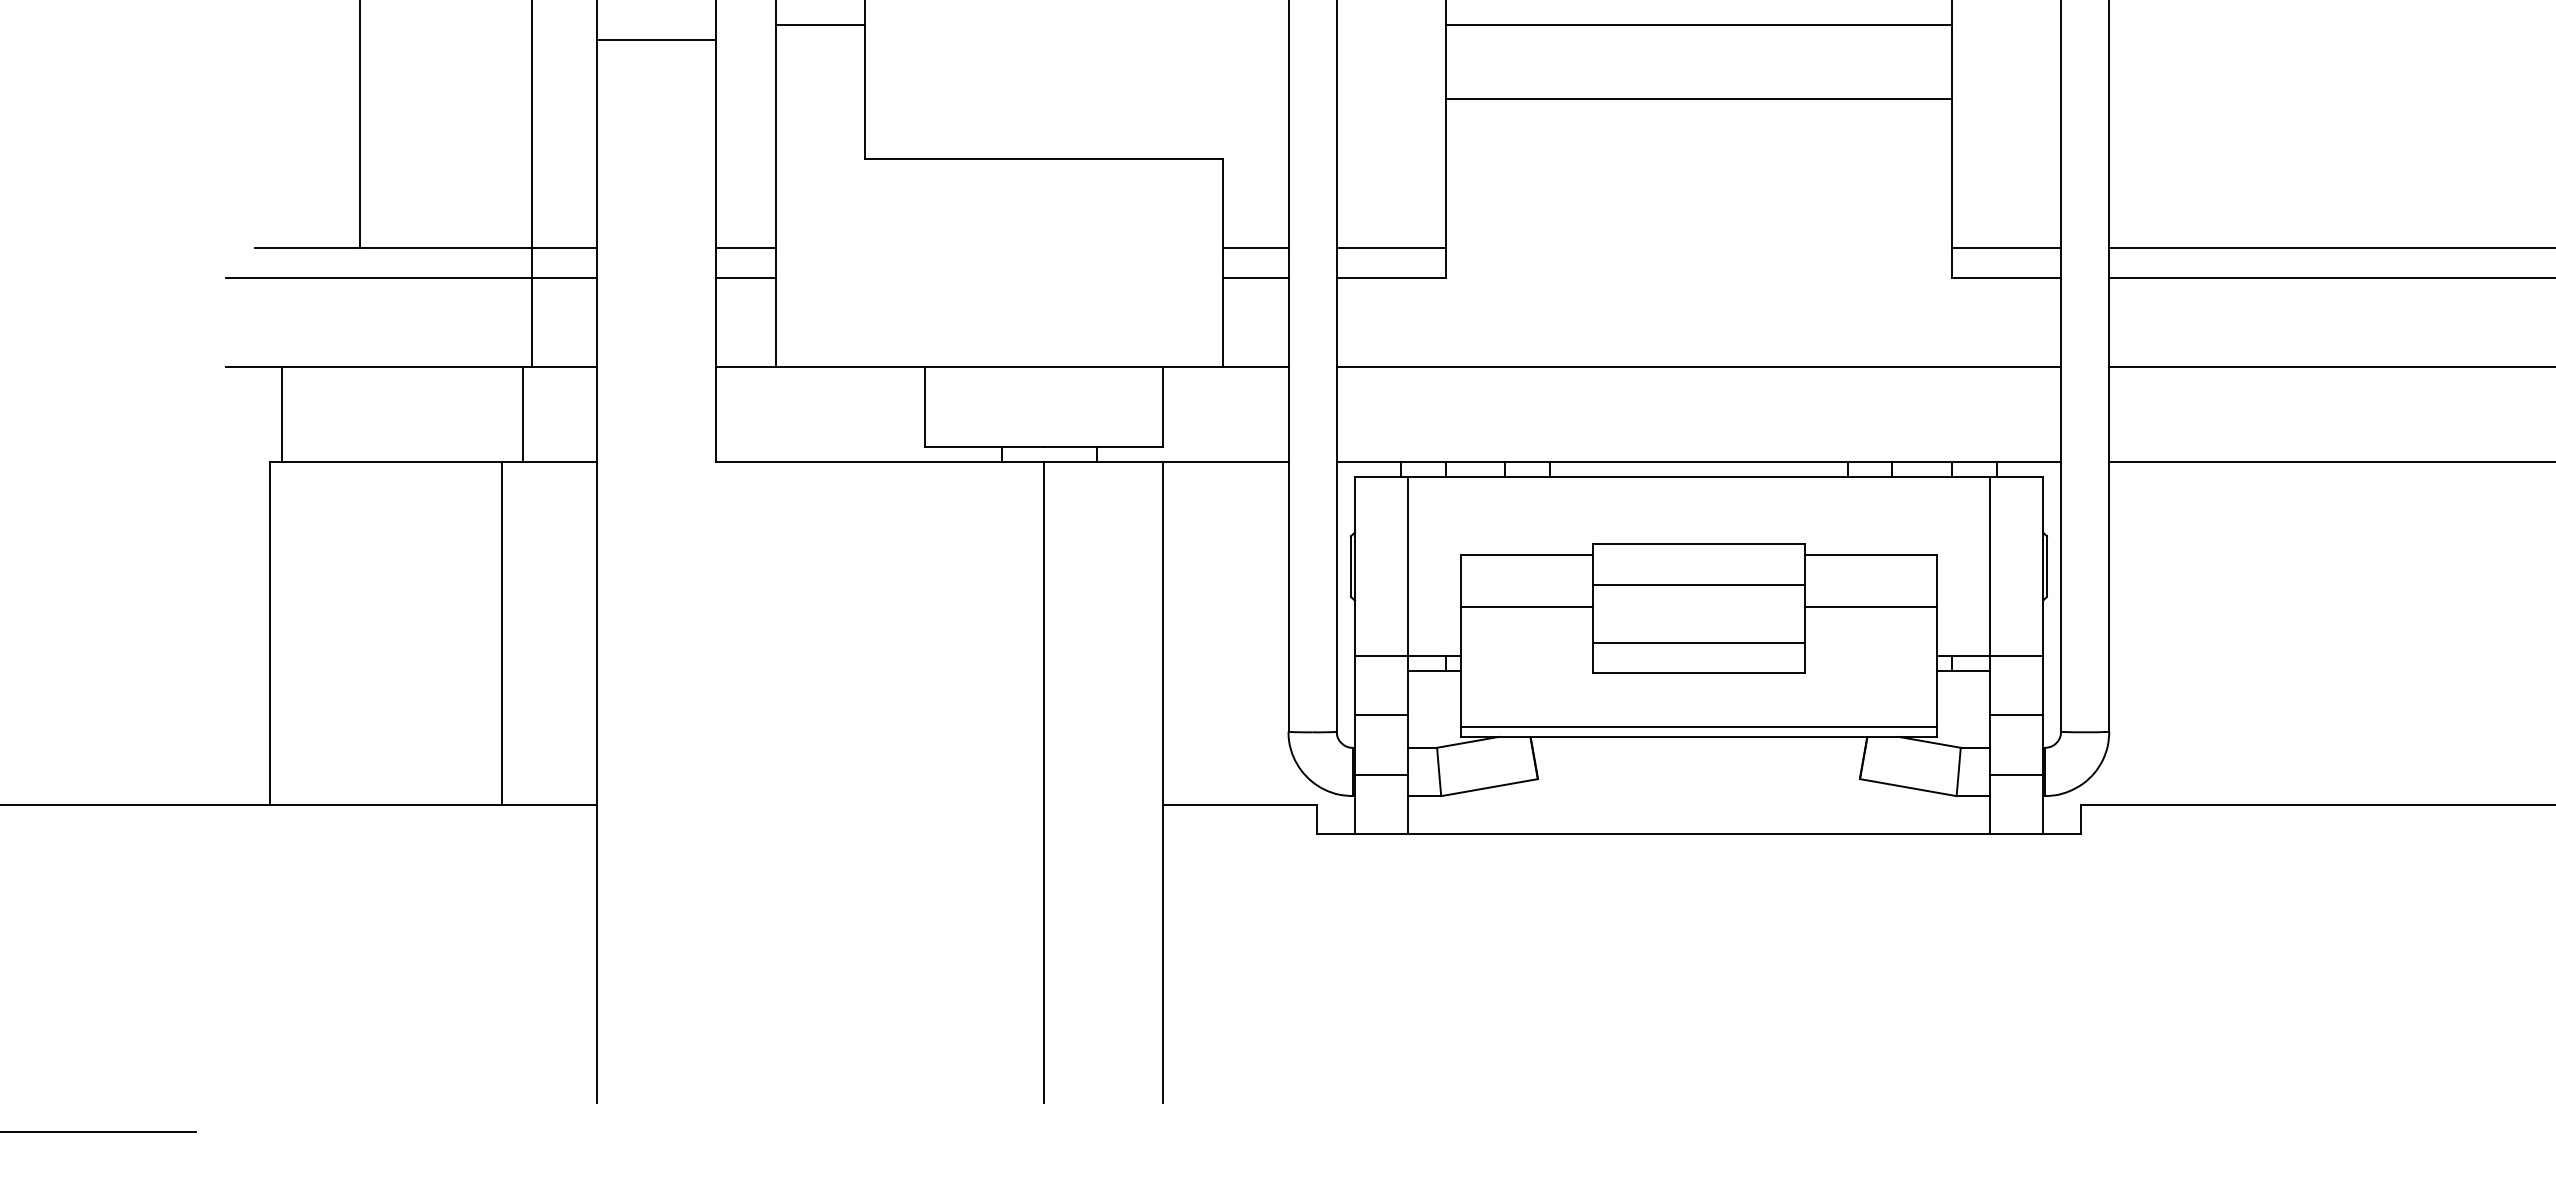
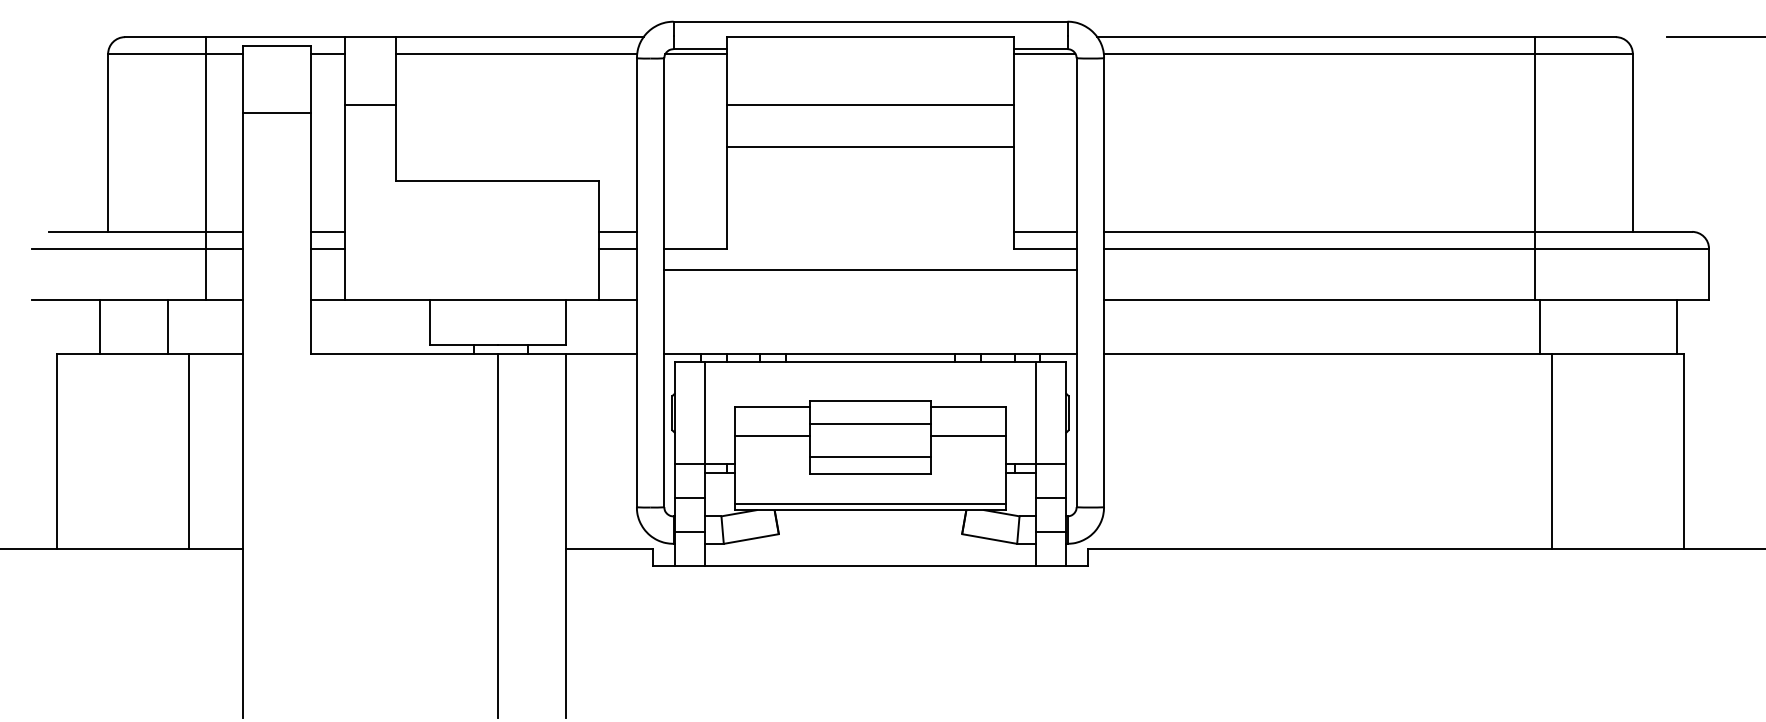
line: (1391, 247) -> (695, 231), removed
line: (1698, 366) -> (870, 269), moved
line: (281, 414) -> (99, 326), moved
line: (523, 414) -> (168, 326), moved

